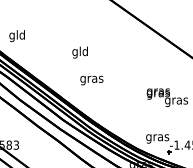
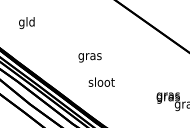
text: (16, 36) -> (26, 23), moved
text: (79, 52) -> (89, 56), gld -> gras
text: (92, 79) -> (102, 83), gras -> sloot

